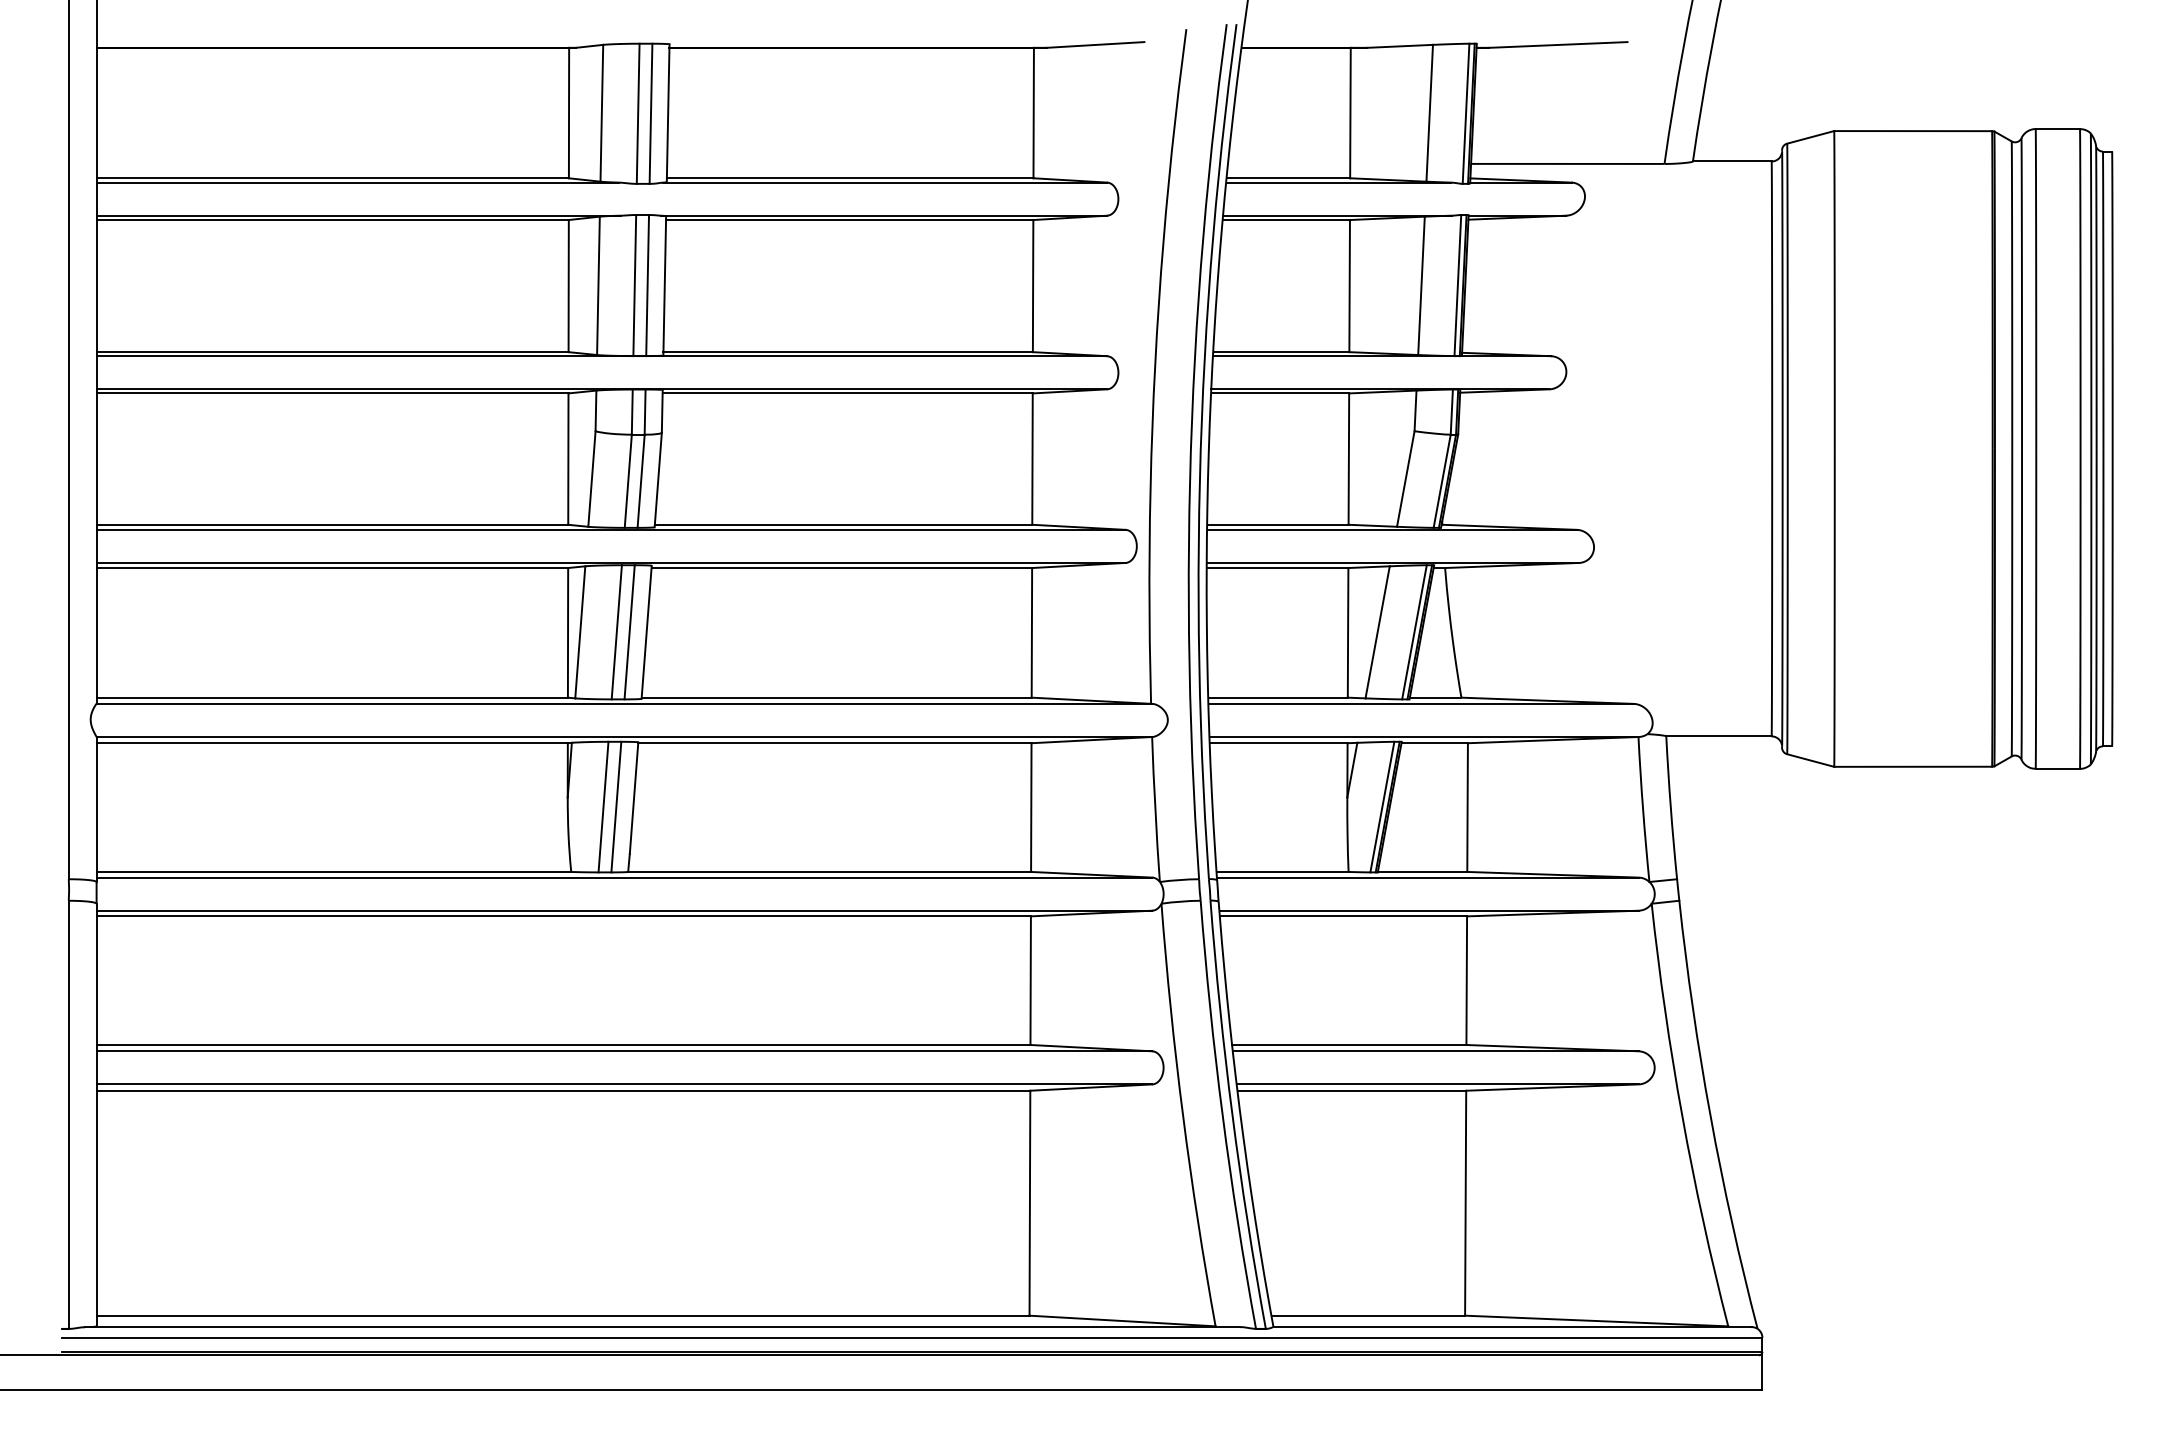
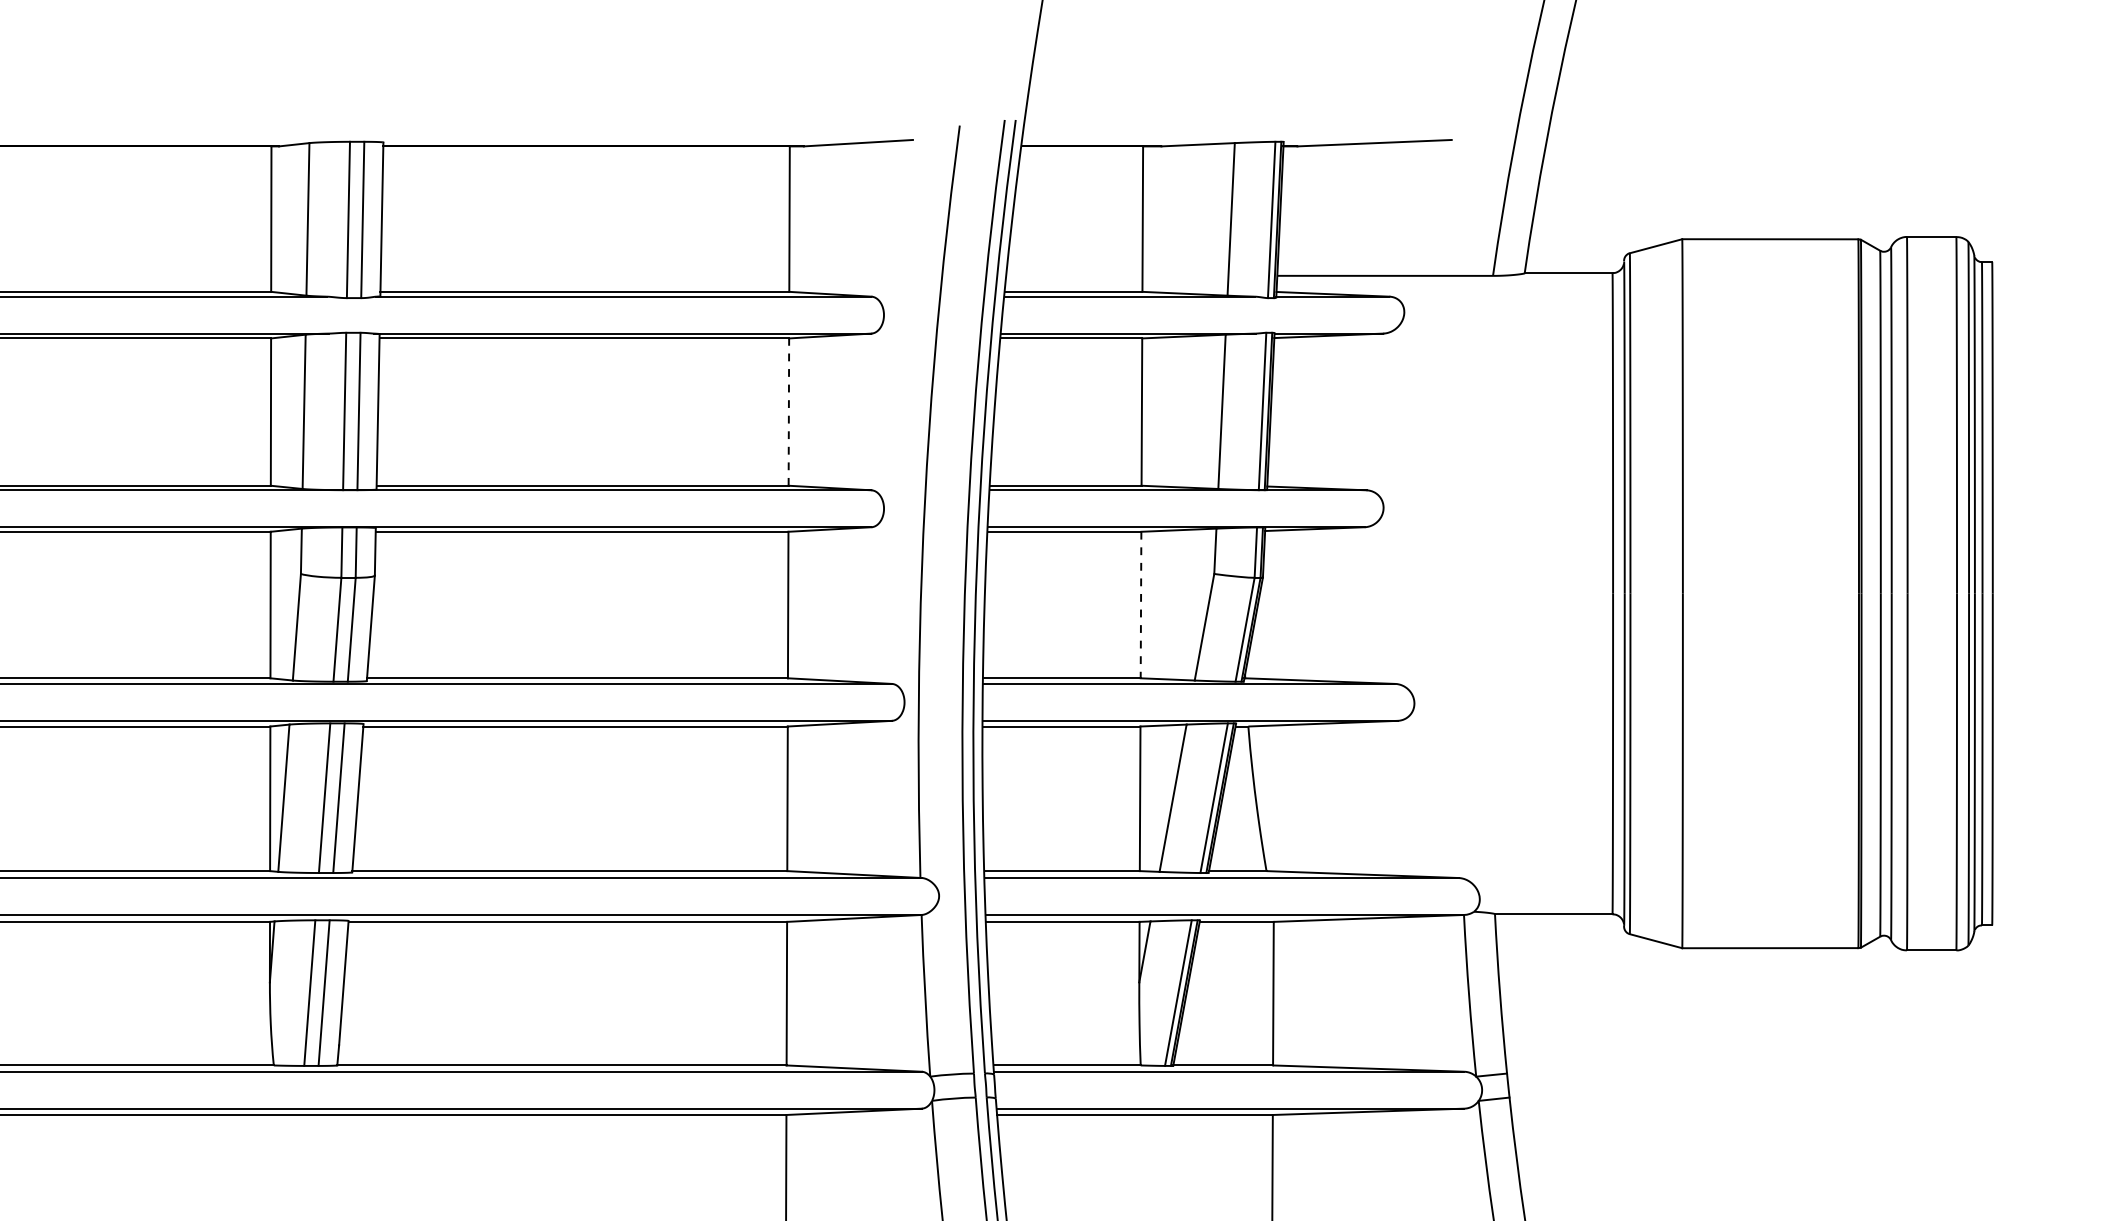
line: (1033, 285) -> (789, 411), solid -> dashed
line: (1348, 459) -> (1140, 605), solid -> dashed

